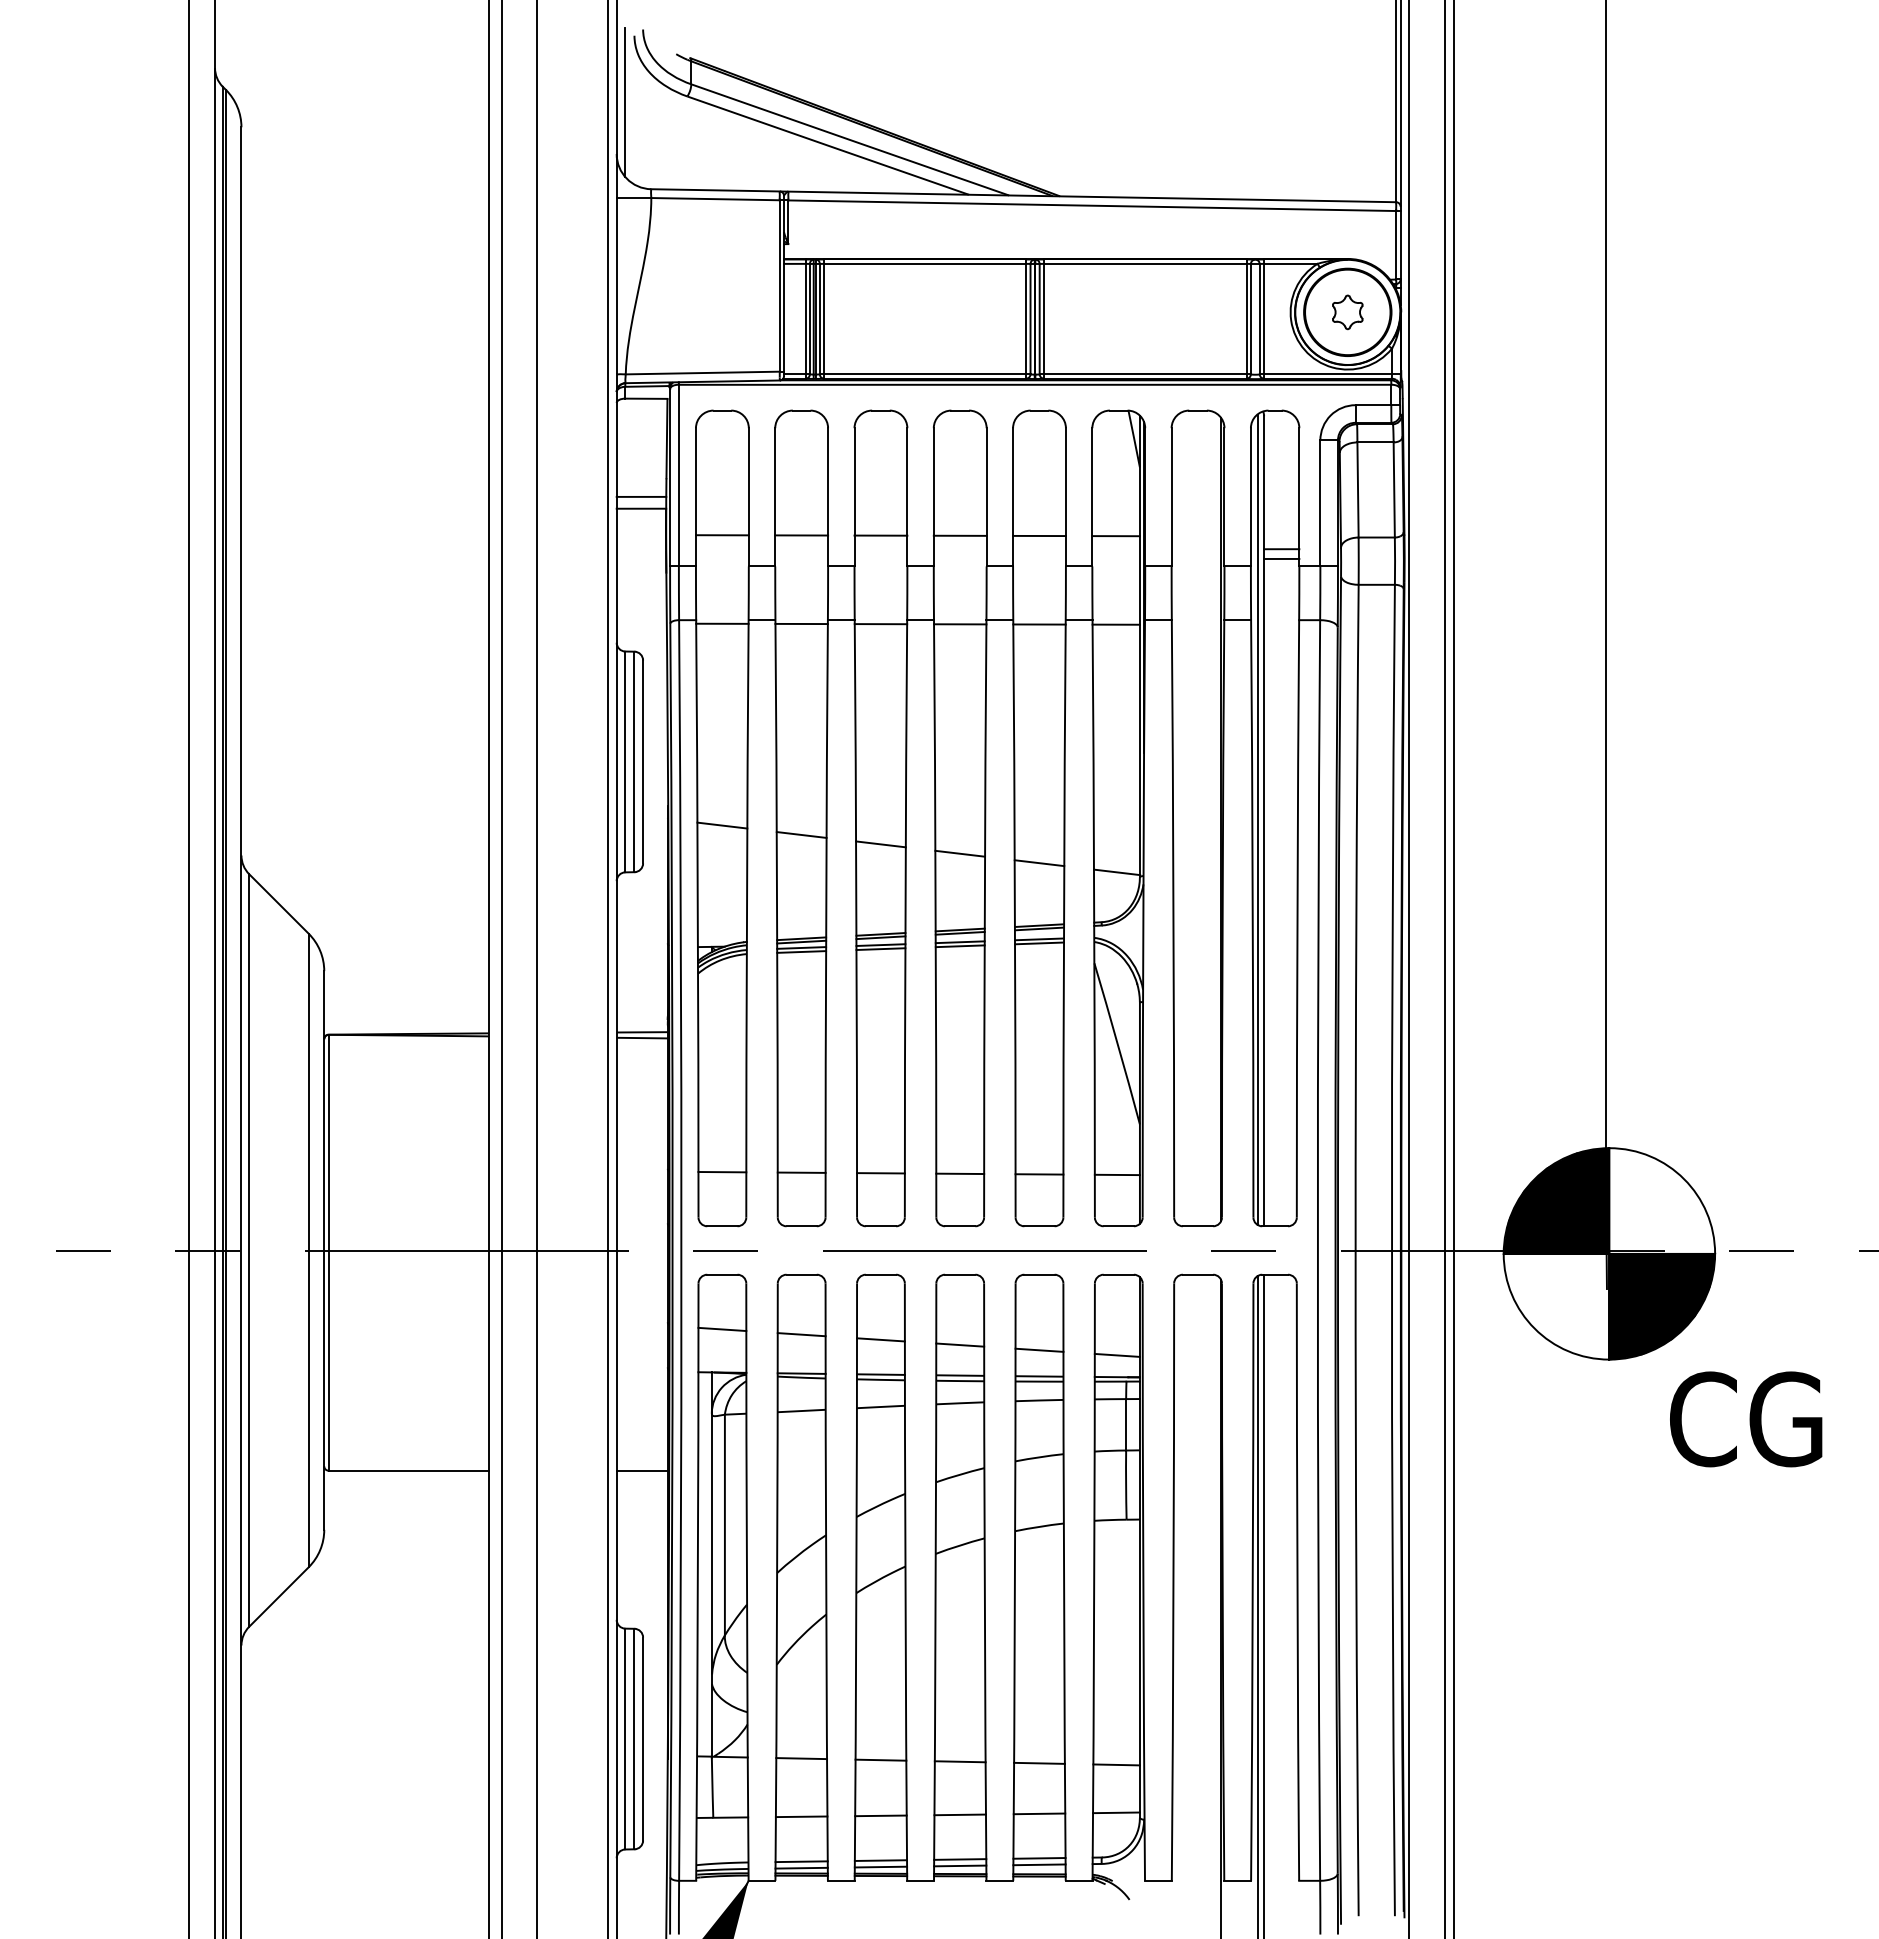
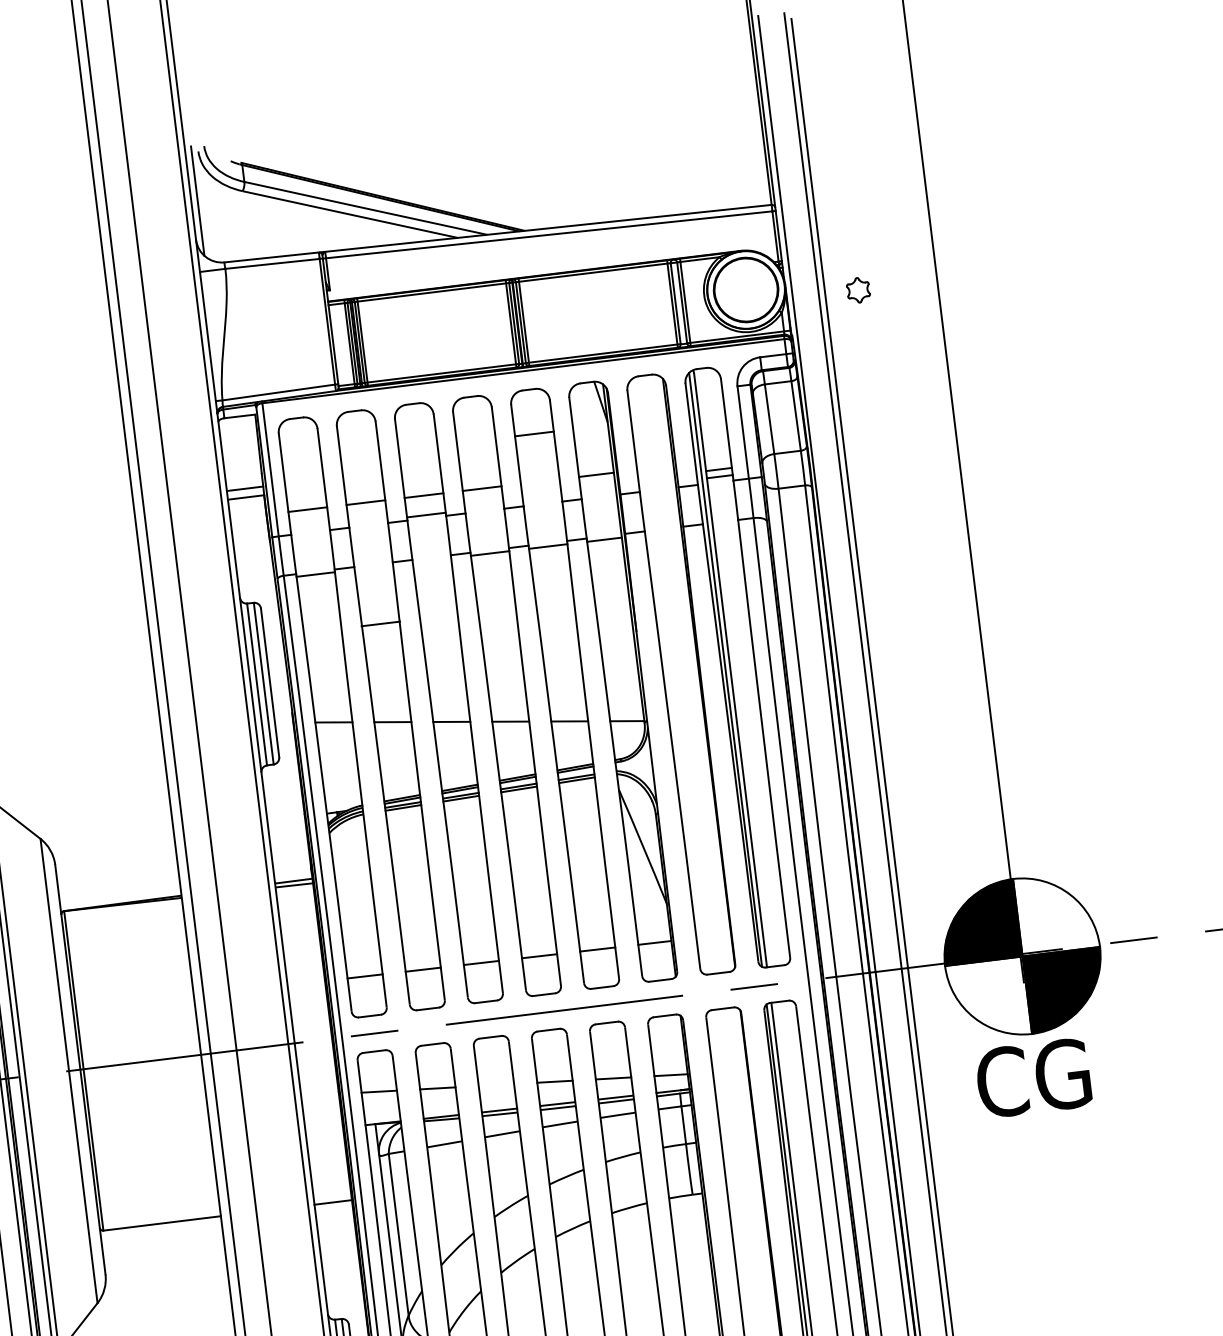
part: (1347, 312) -> (858, 290), moved
line: (1039, 535) -> (534, 433), moved
line: (801, 623) -> (380, 623), moved
line: (880, 624) -> (426, 515), moved
line: (880, 1339) -> (496, 1084), removed
text: (1746, 1419) -> (1033, 1078), moved

